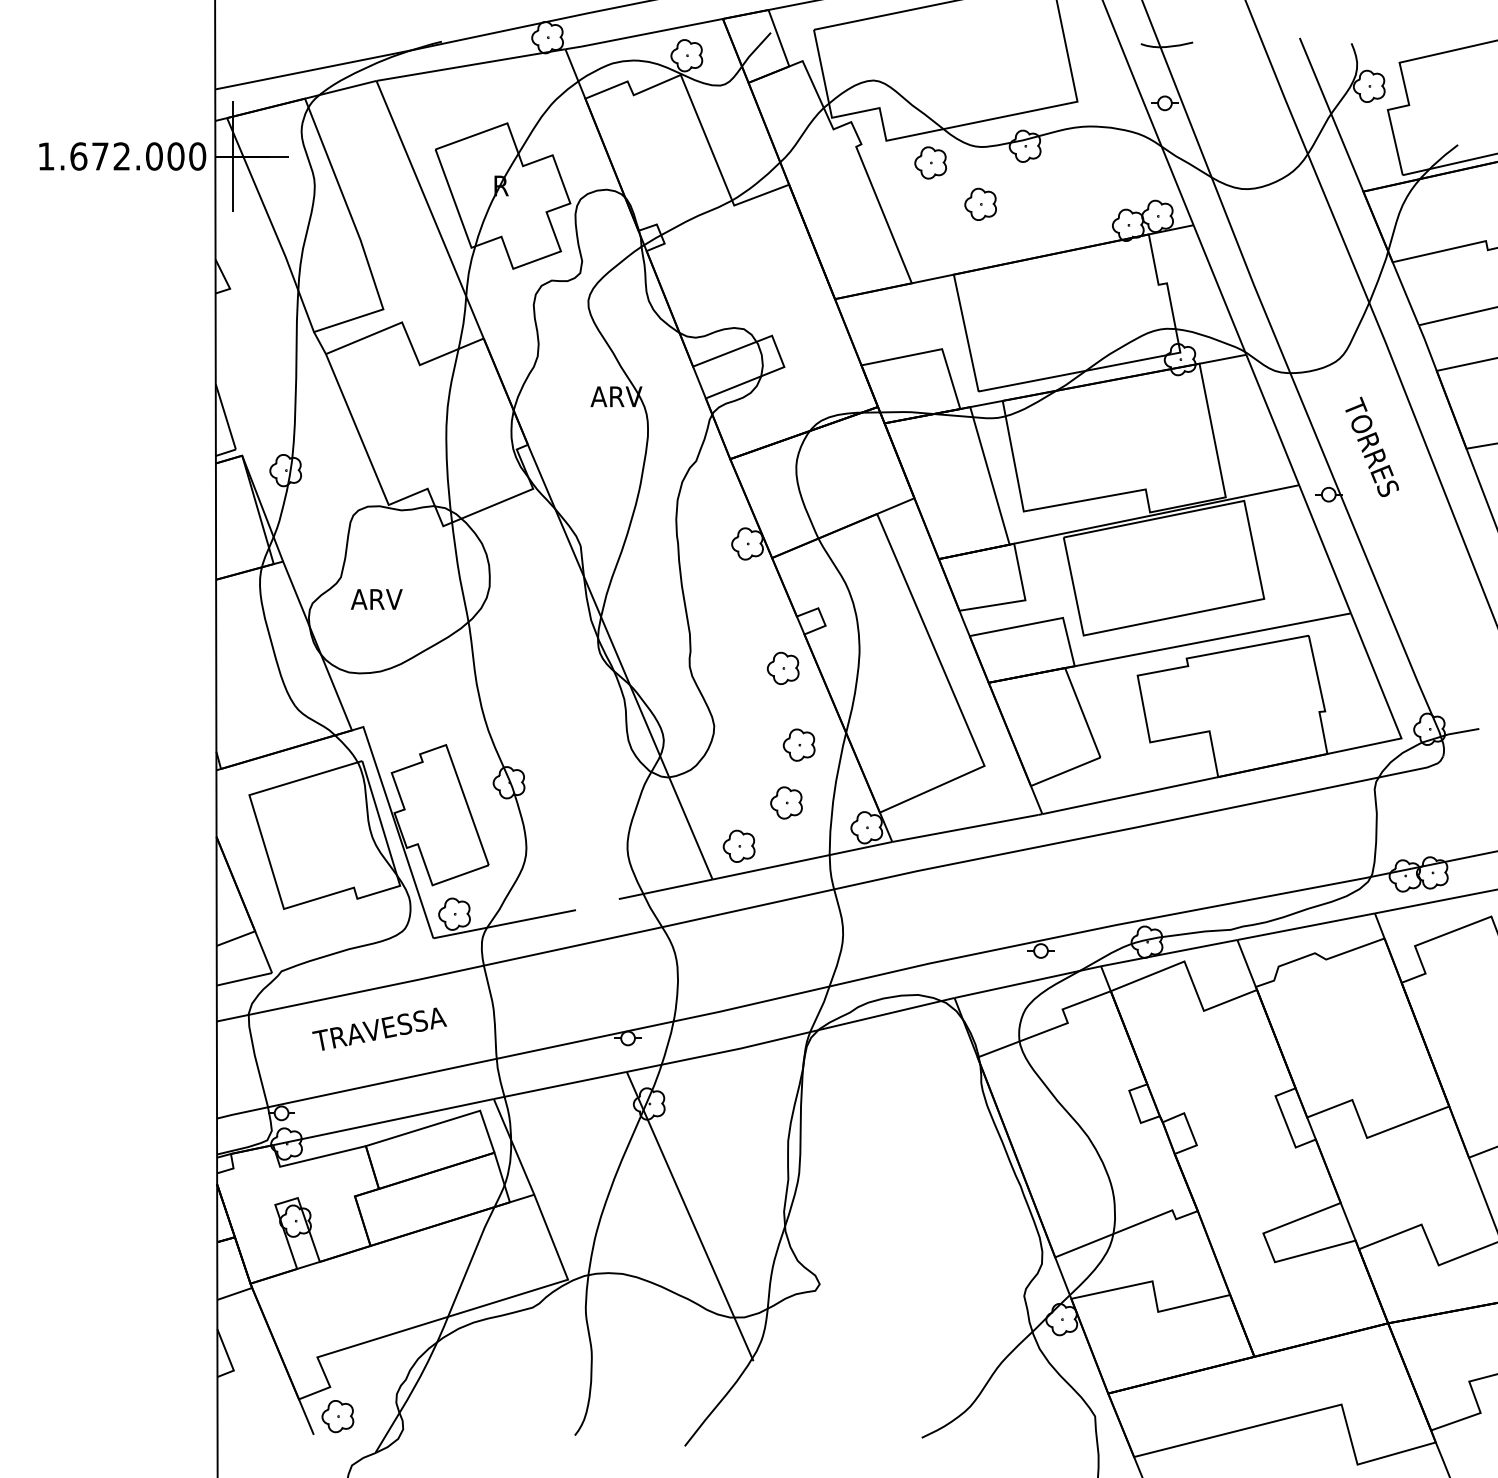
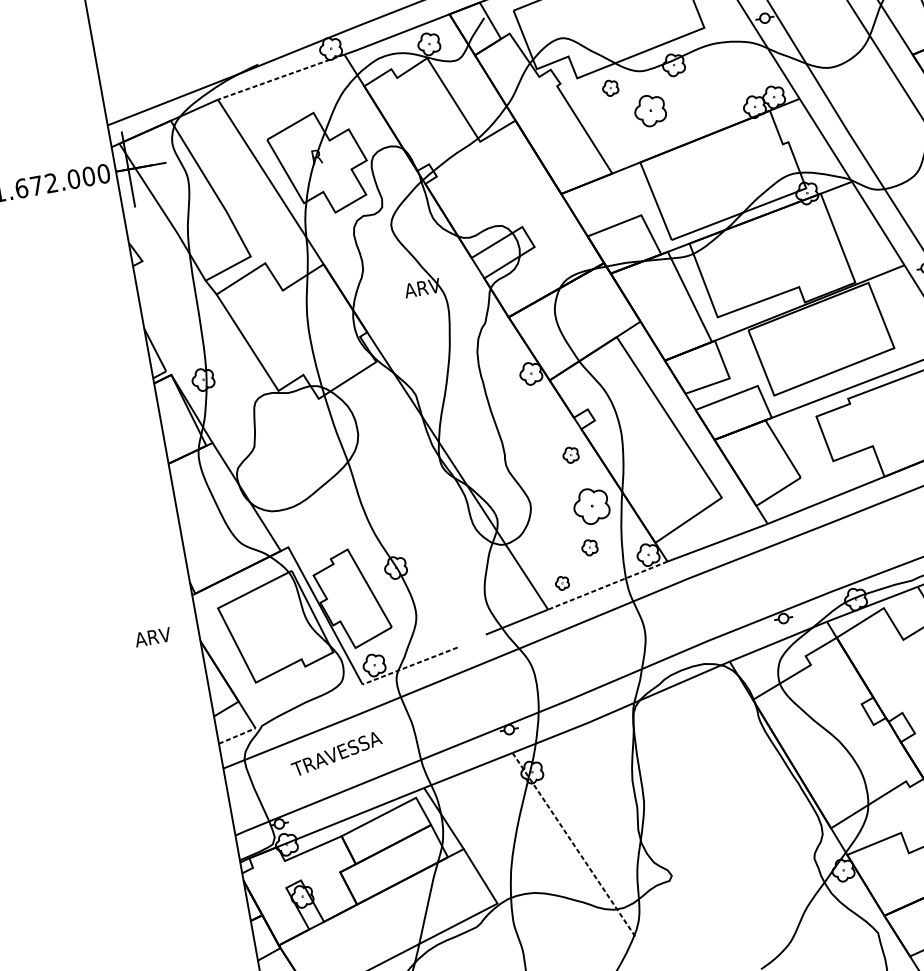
line: (470, 65) -> (280, 77), solid -> dashed
part: (930, 162) -> (610, 87), size x0.7
part: (980, 203) -> (649, 110), size x1.4
text: (376, 599) -> (152, 637), moved
part: (782, 667) -> (570, 454), size x0.7
part: (798, 744) -> (590, 505), size x1.6
part: (786, 802) -> (589, 547), size x0.7
part: (738, 845) -> (561, 582), size x0.6
line: (802, 860) -> (607, 585), solid -> dashed
line: (504, 924) -> (410, 666), solid -> dashed
line: (244, 979) -> (237, 736), solid -> dashed
line: (690, 1216) -> (574, 844), solid -> dashed

